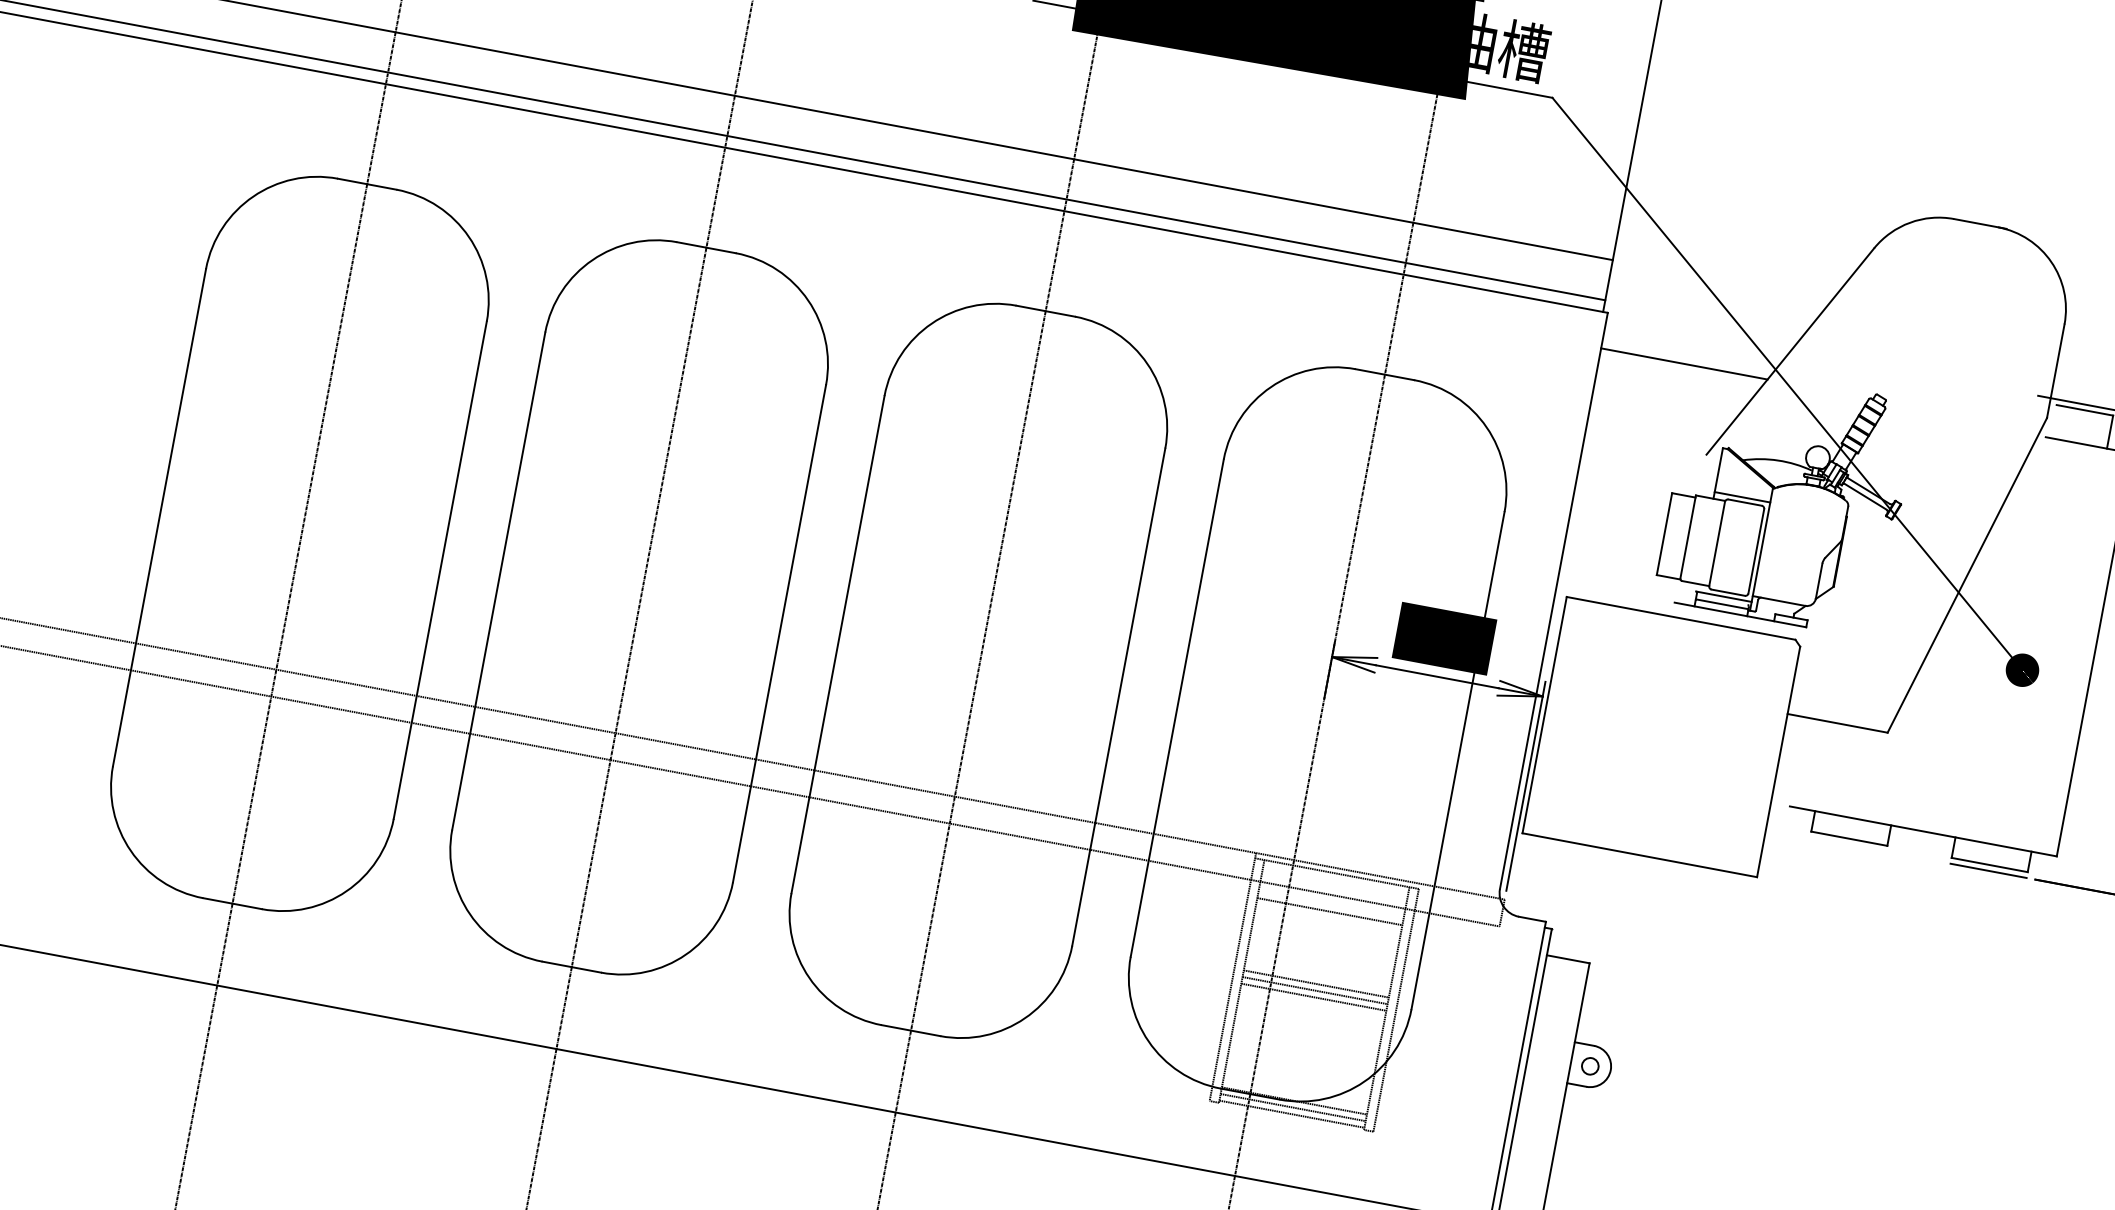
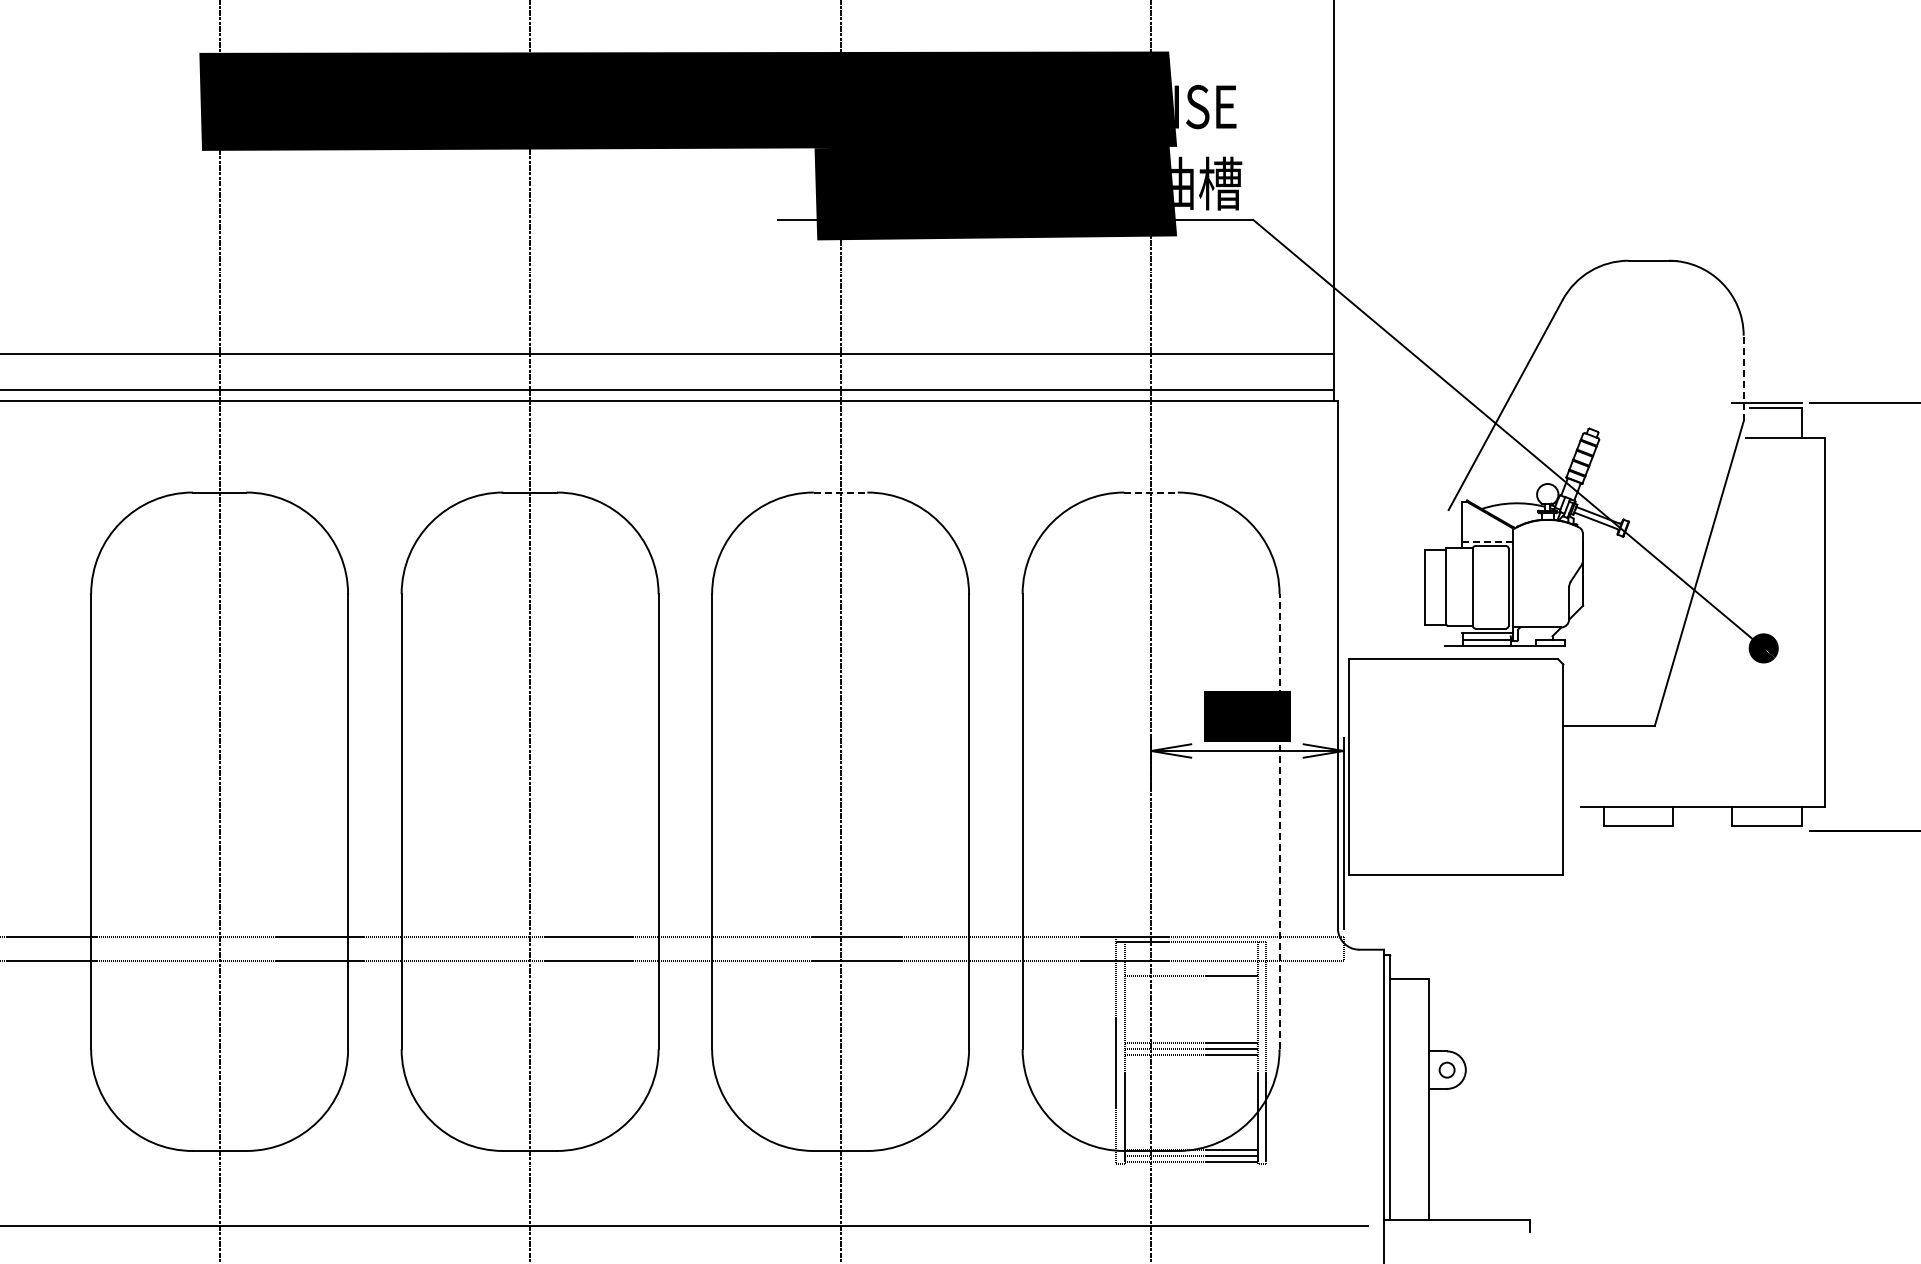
line: (1045, 311) -> (840, 492), solid -> dashed
line: (1683, 363) -> (1413, 433), removed
line: (2055, 371) -> (1743, 378), solid -> dashed
line: (1385, 374) -> (1151, 492), solid -> dashed
line: (1742, 496) -> (1487, 541), solid -> dashed
line: (1458, 760) -> (1279, 821), solid -> dashed
line: (1988, 870) -> (1766, 831), removed

